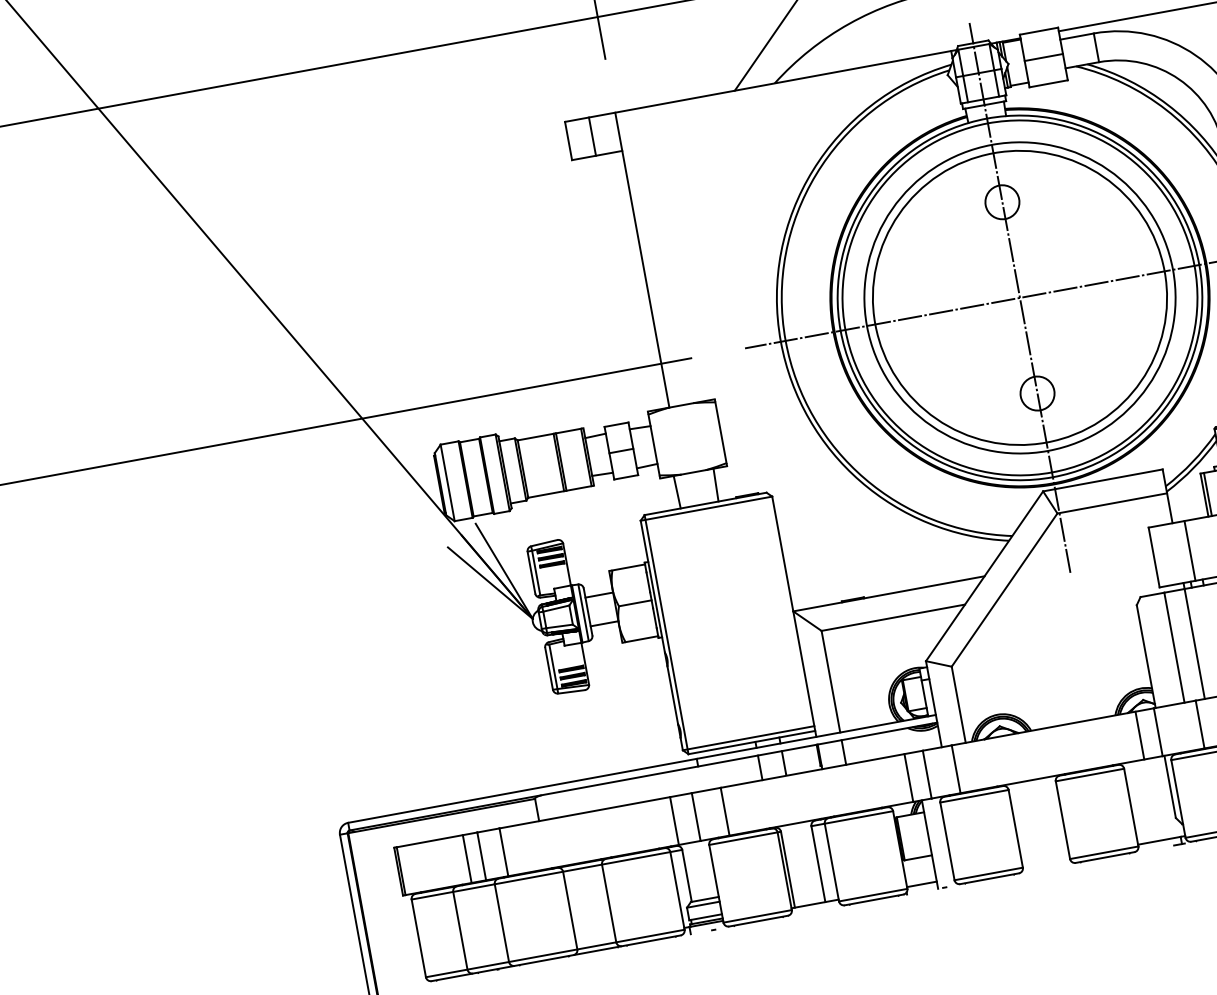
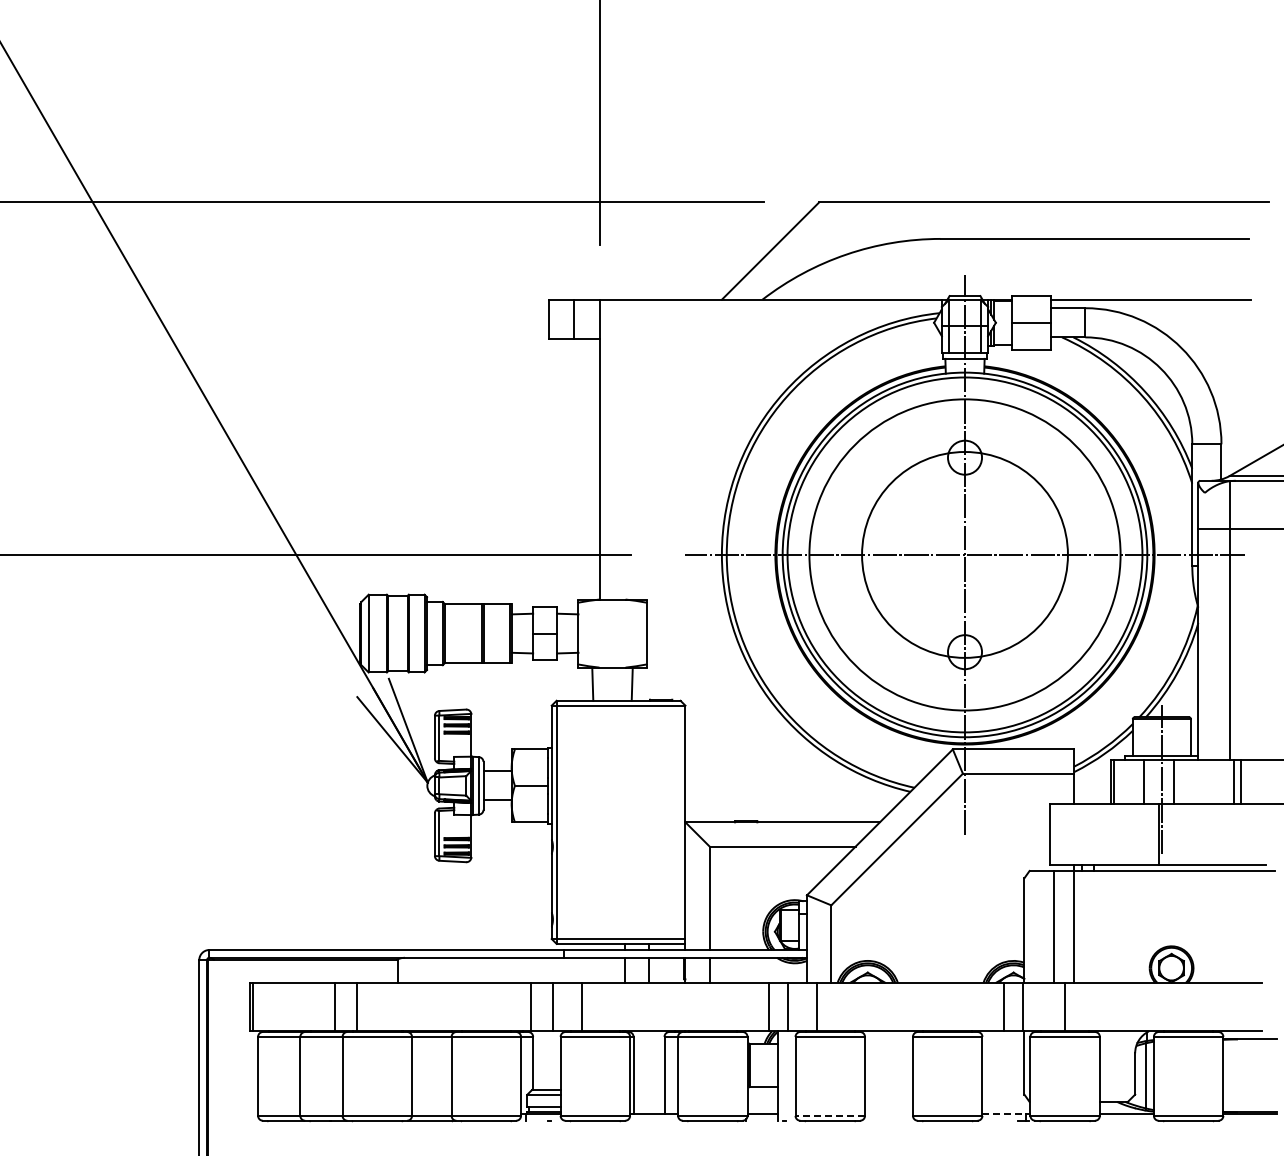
circle: (1019, 297) -> (964, 554), size x0.7
line: (1189, 550) -> (1086, 834), removed
line: (1159, 841) -> (1004, 1114), solid -> dashed
line: (467, 858) -> (320, 1006), removed
line: (988, 873) -> (830, 1115), solid -> dashed

